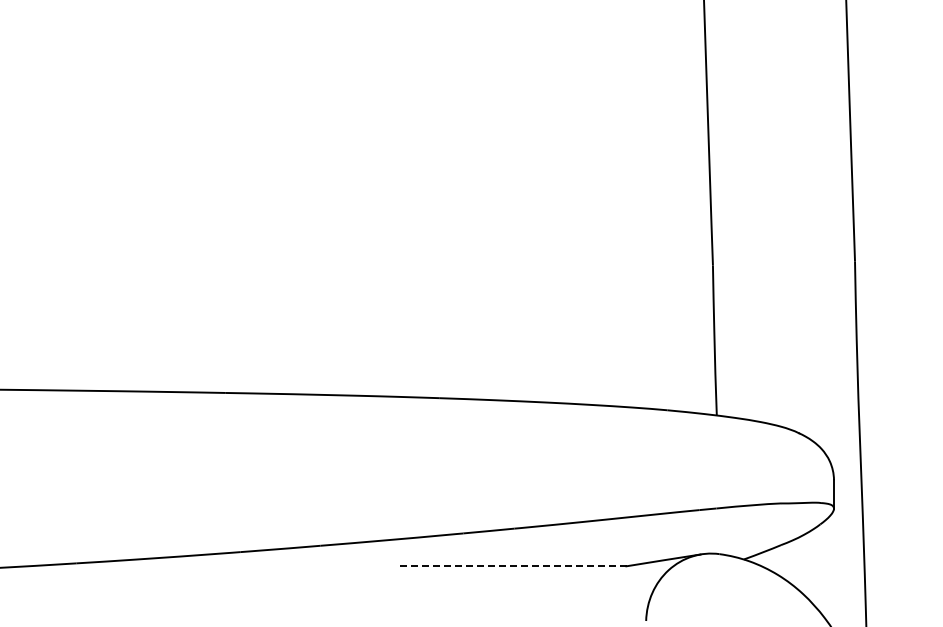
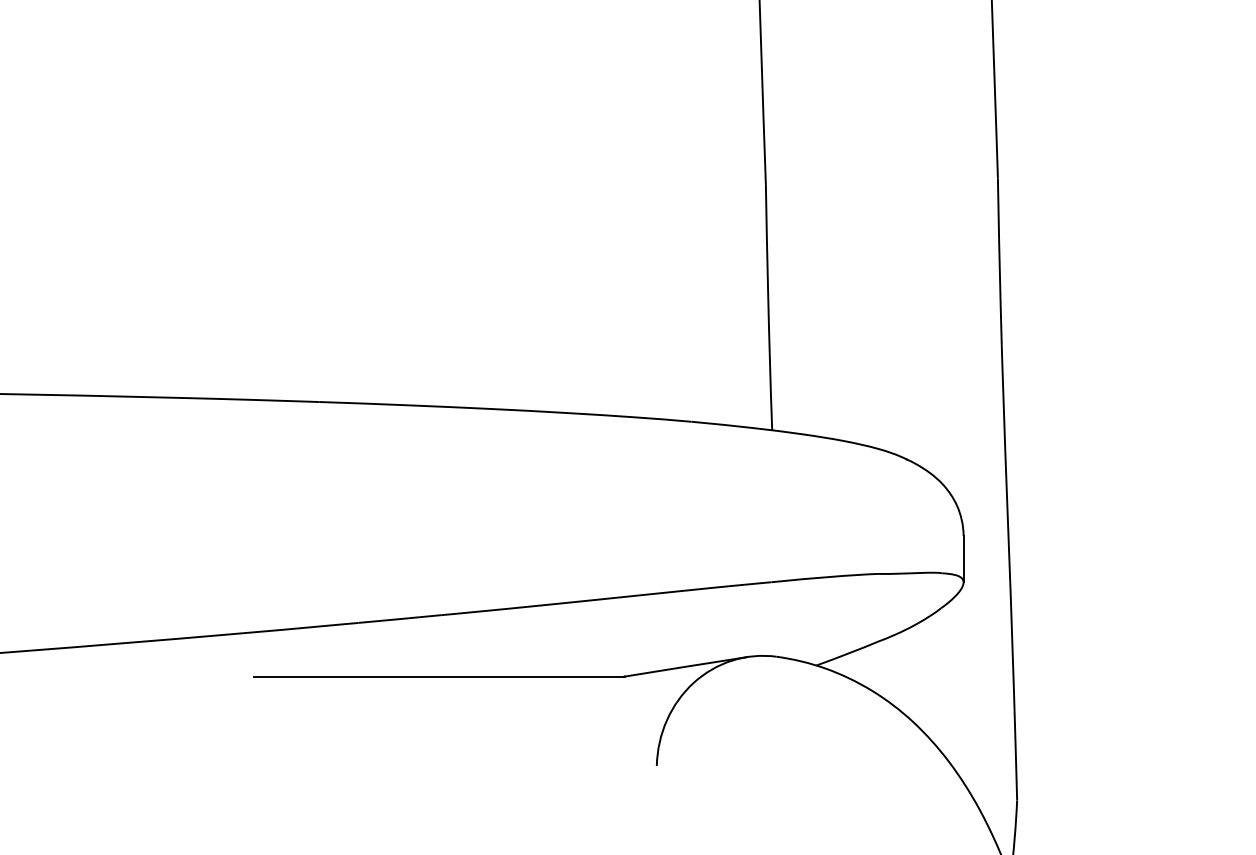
line: (513, 566) -> (440, 676), dashed -> solid

